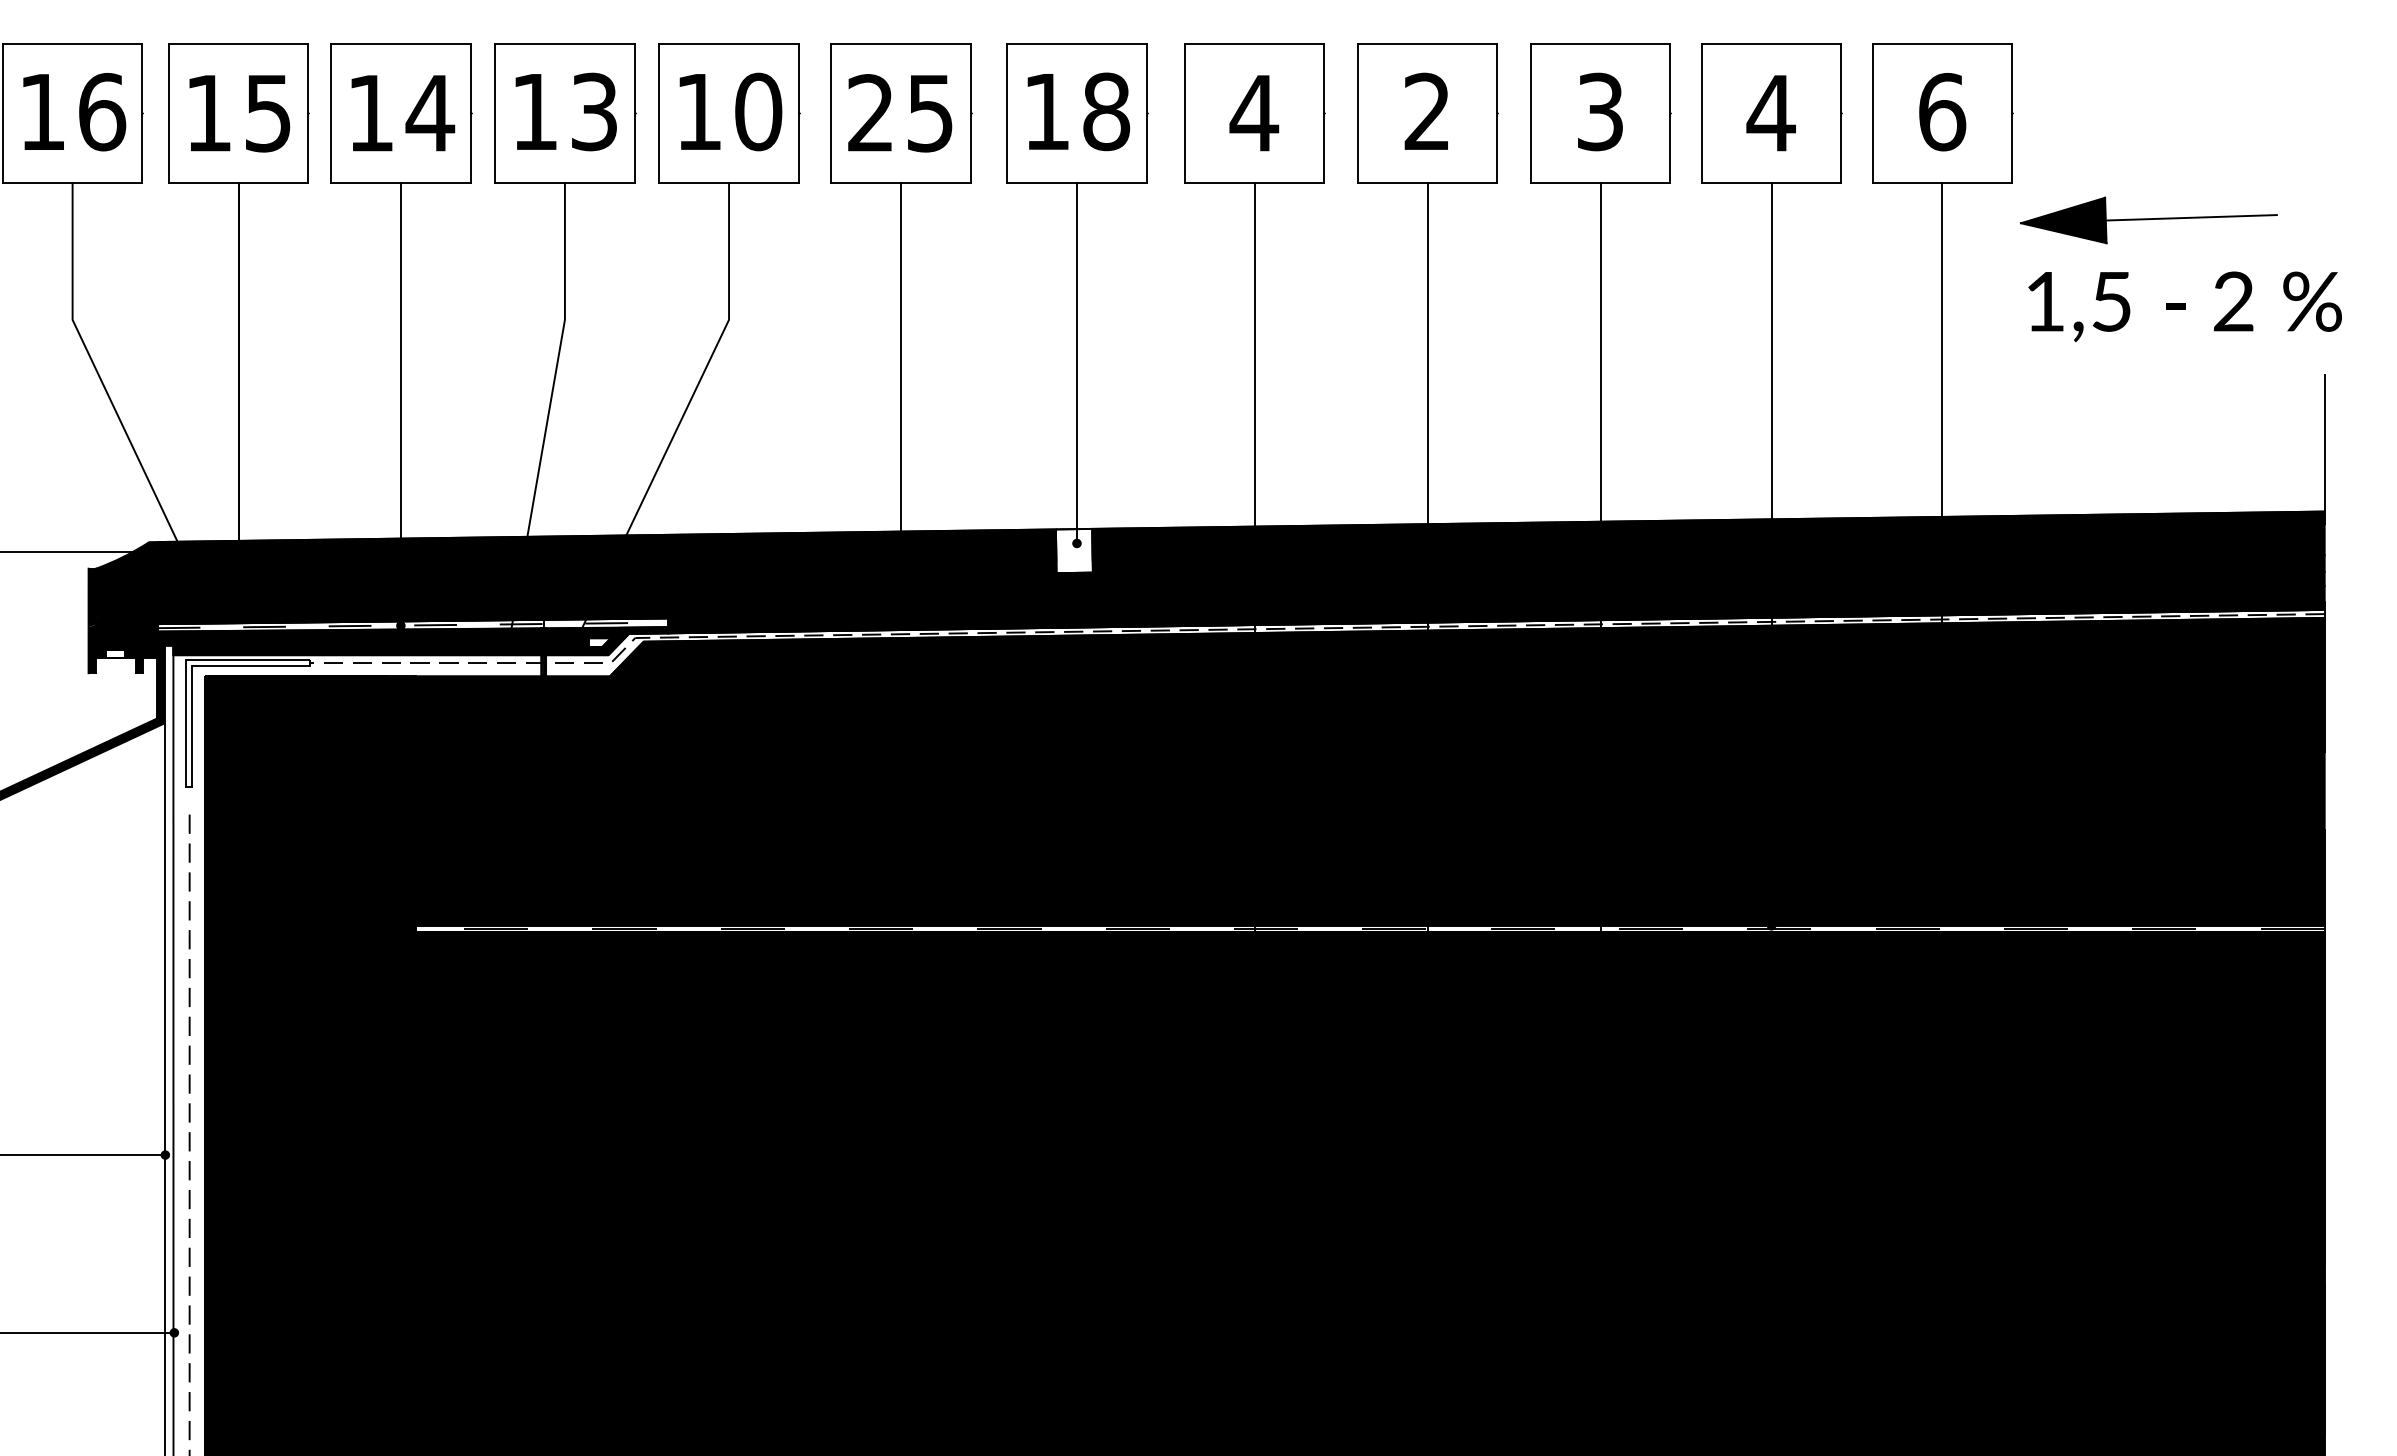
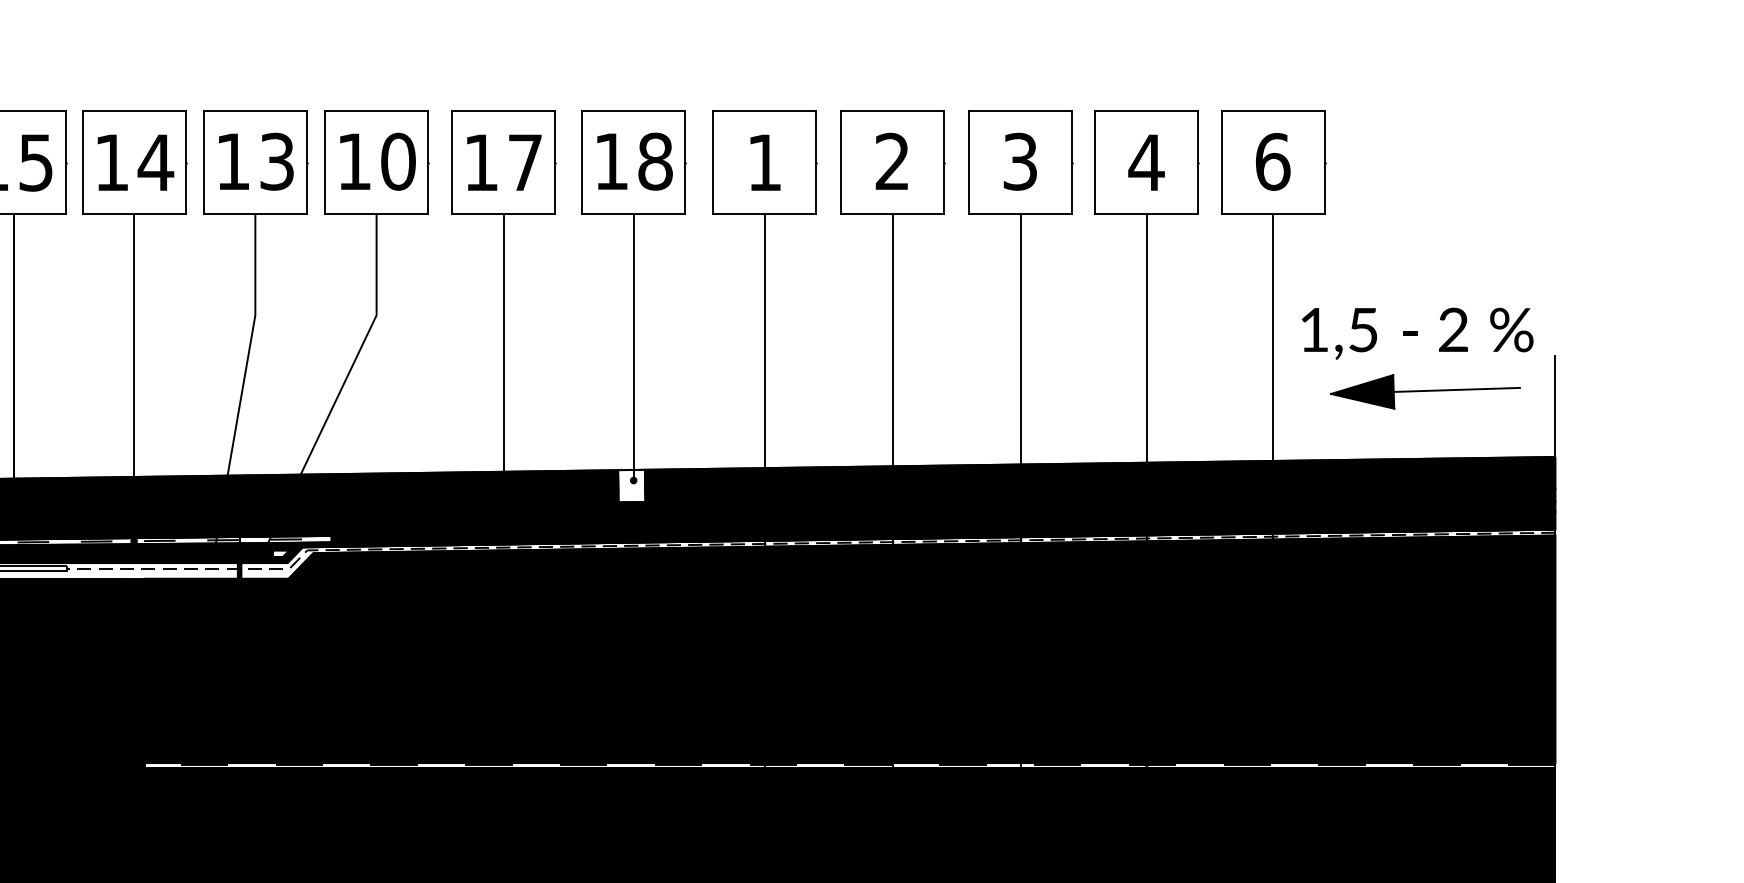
text: (900, 113) -> (503, 162), 25 -> 17
text: (1254, 113) -> (764, 162), 4 -> 1
part: (2148, 220) -> (1425, 391), moved
text: (2184, 306) -> (1417, 333), moved

